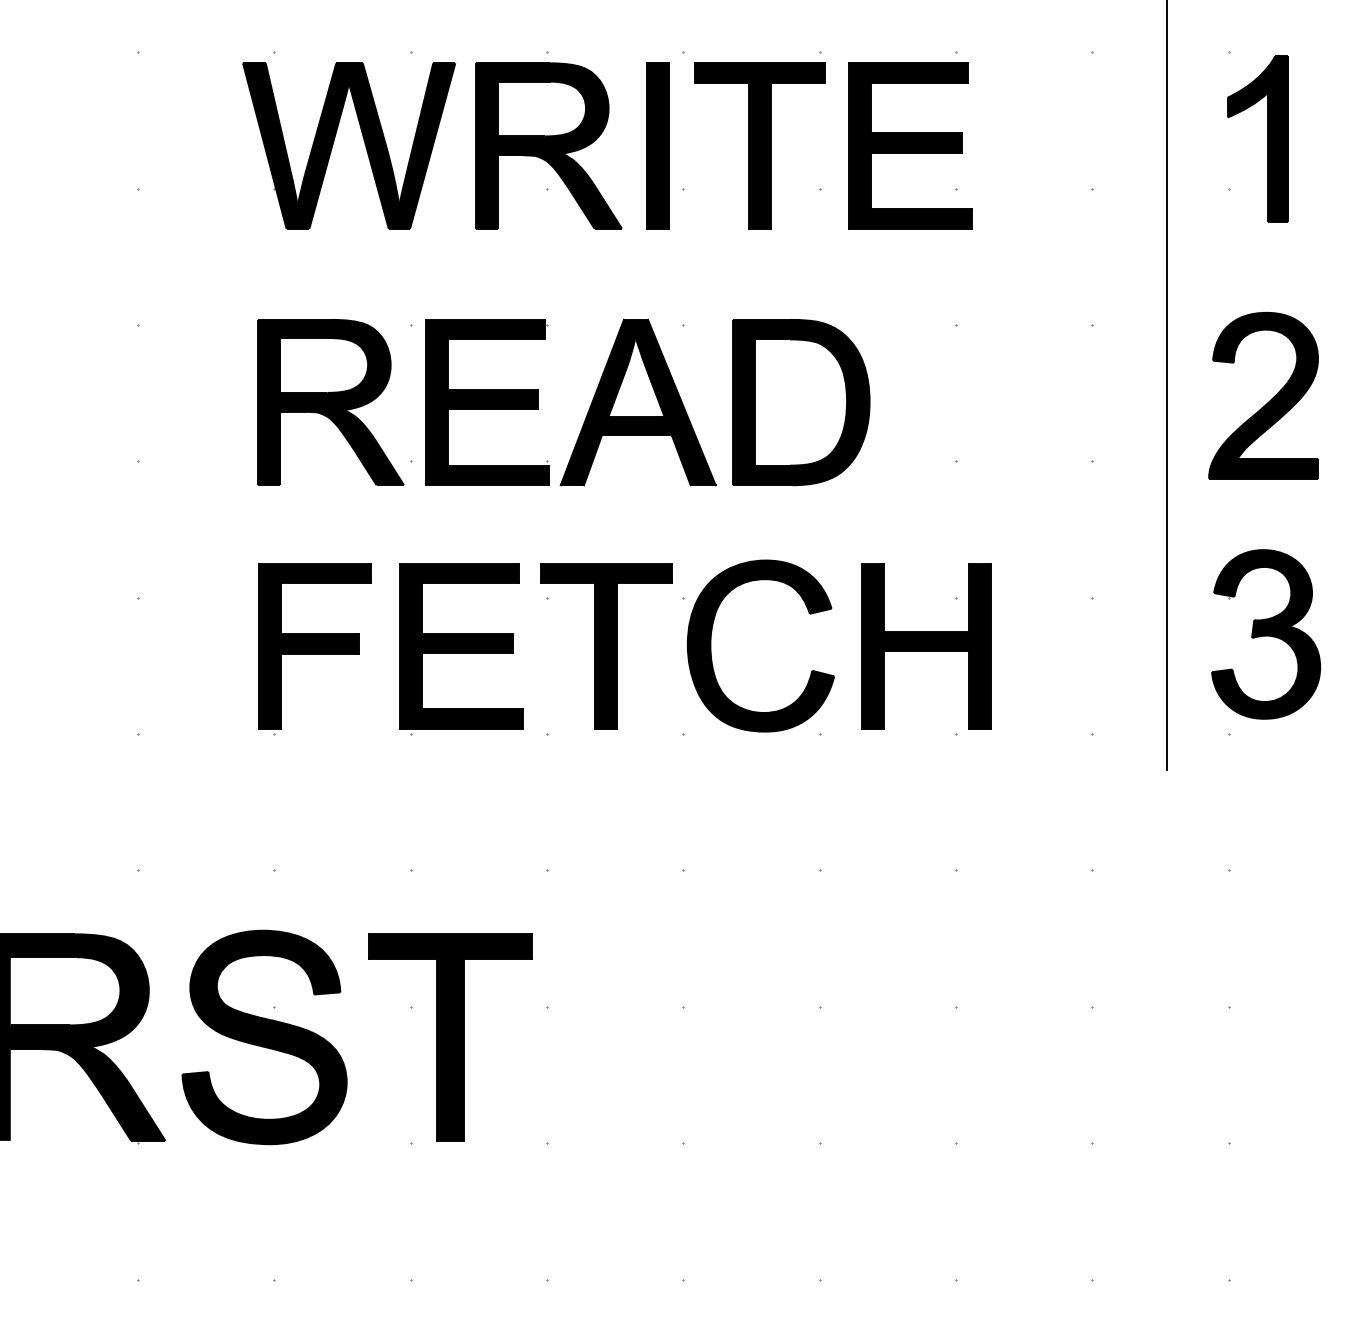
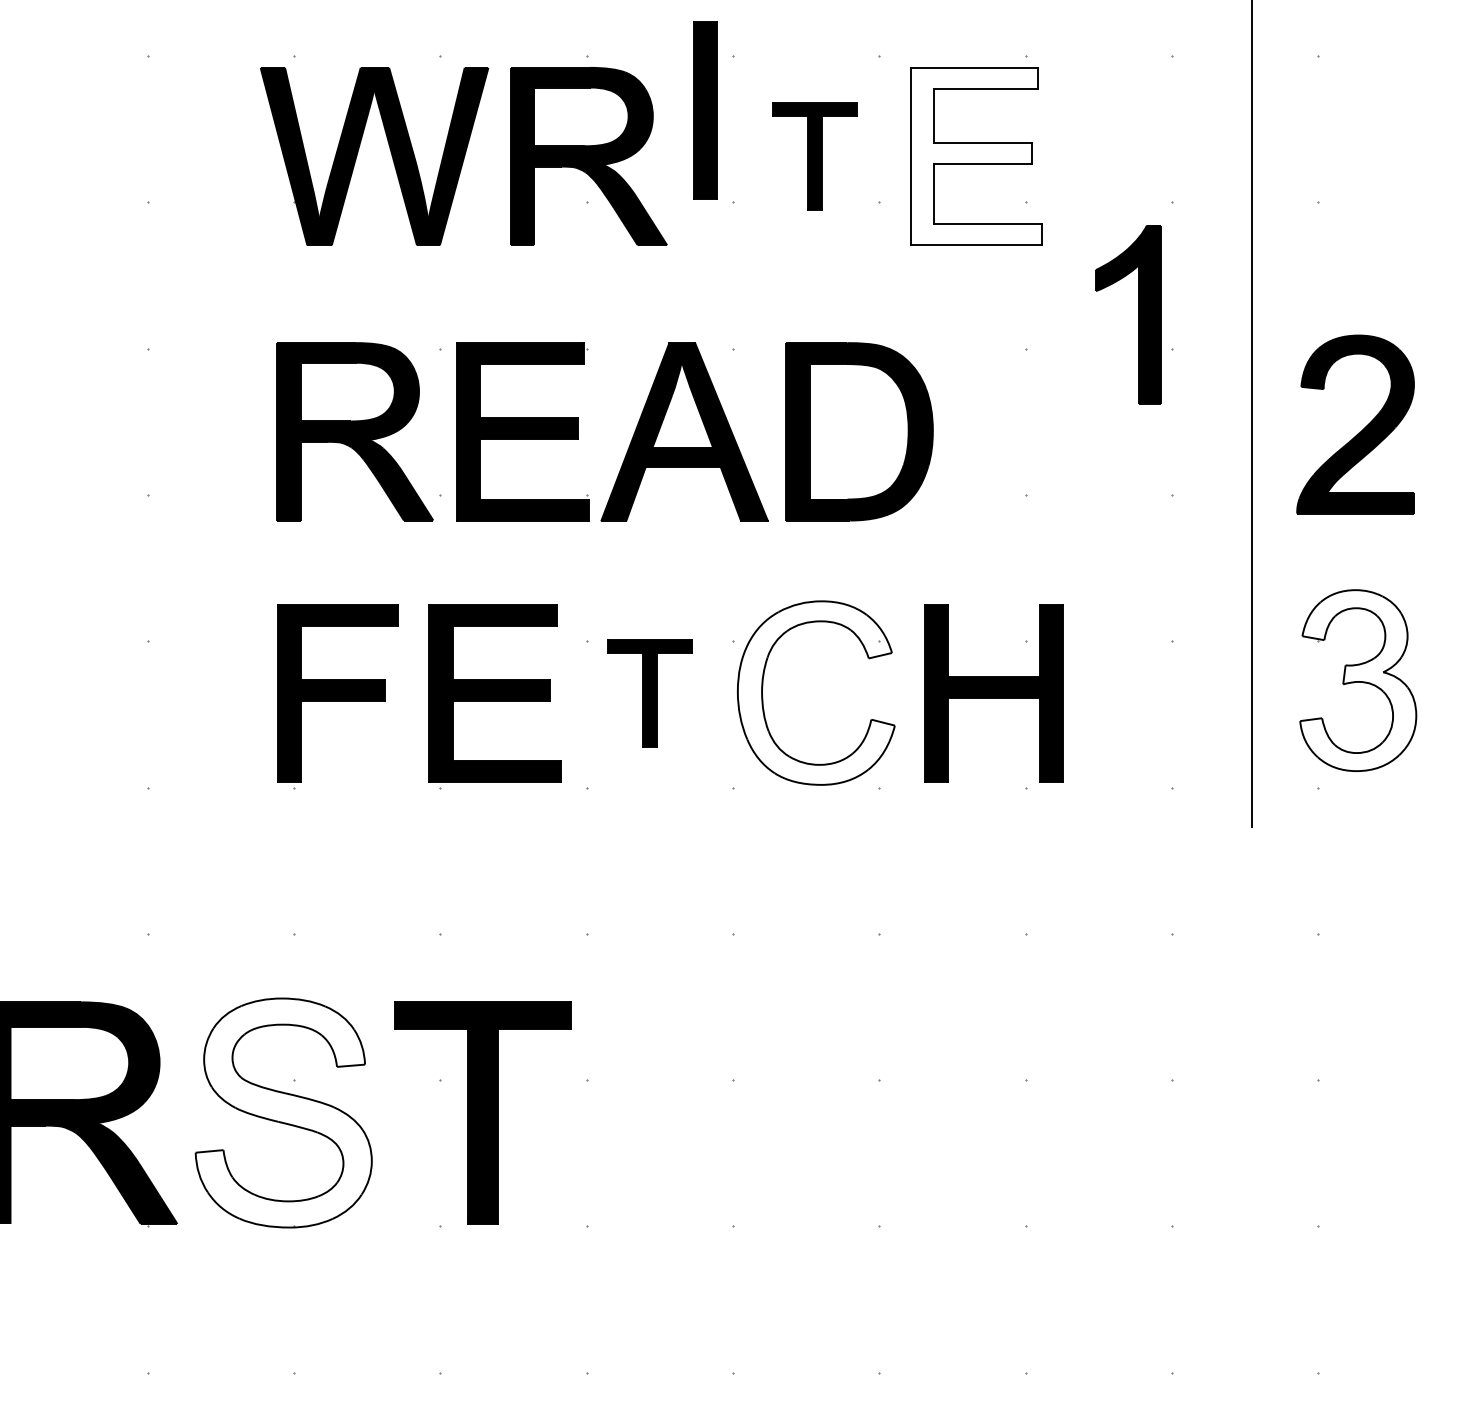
part: (1267, 138) -> (1138, 313), moved
part: (657, 145) -> (705, 109), moved
part: (759, 145) -> (814, 156), size x0.6
fill: (909, 145) -> (975, 156), removed
fill: (1265, 634) -> (1357, 680), removed
fill: (760, 645) -> (815, 692), removed
part: (606, 646) -> (650, 693), size x0.6
fill: (264, 1037) -> (283, 1113), removed

